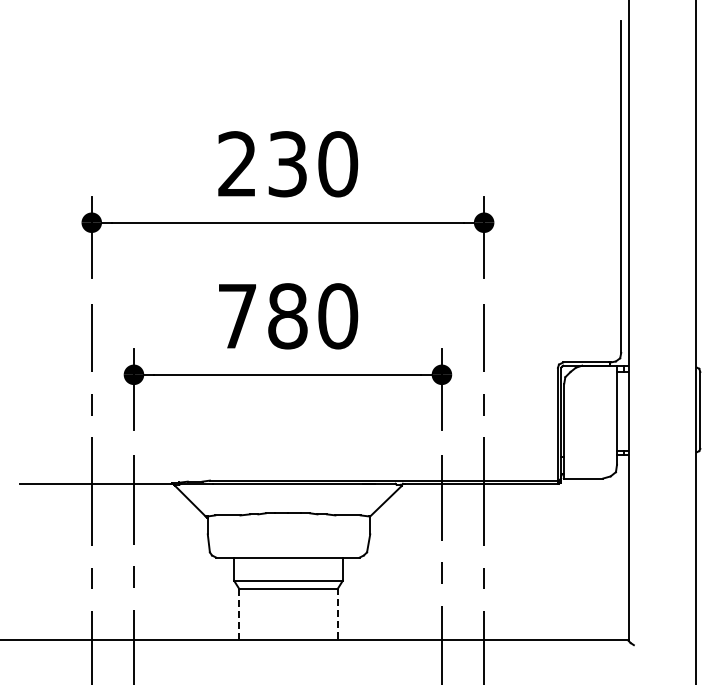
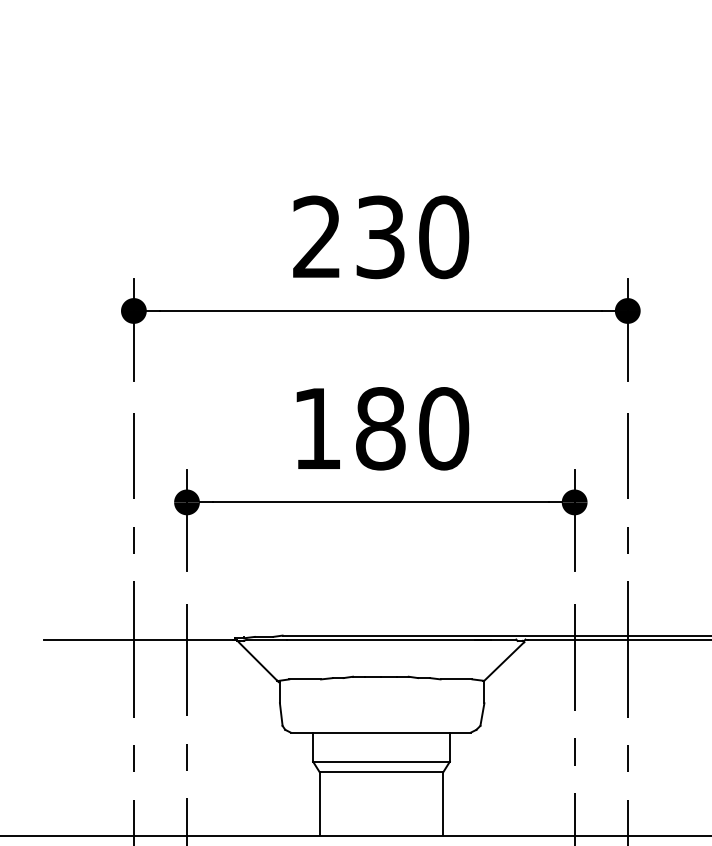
text: (237, 316) -> (317, 429), 780 -> 180
line: (239, 614) -> (319, 804), dashed -> solid
line: (337, 614) -> (443, 804), dashed -> solid

